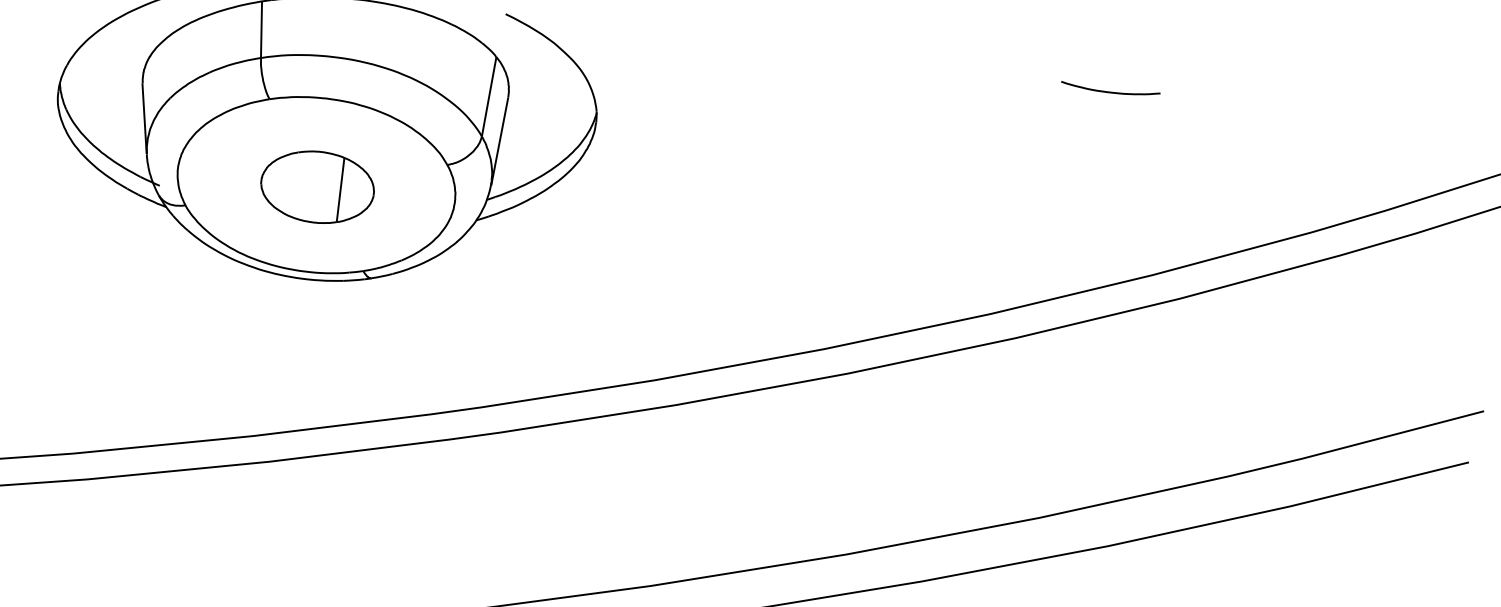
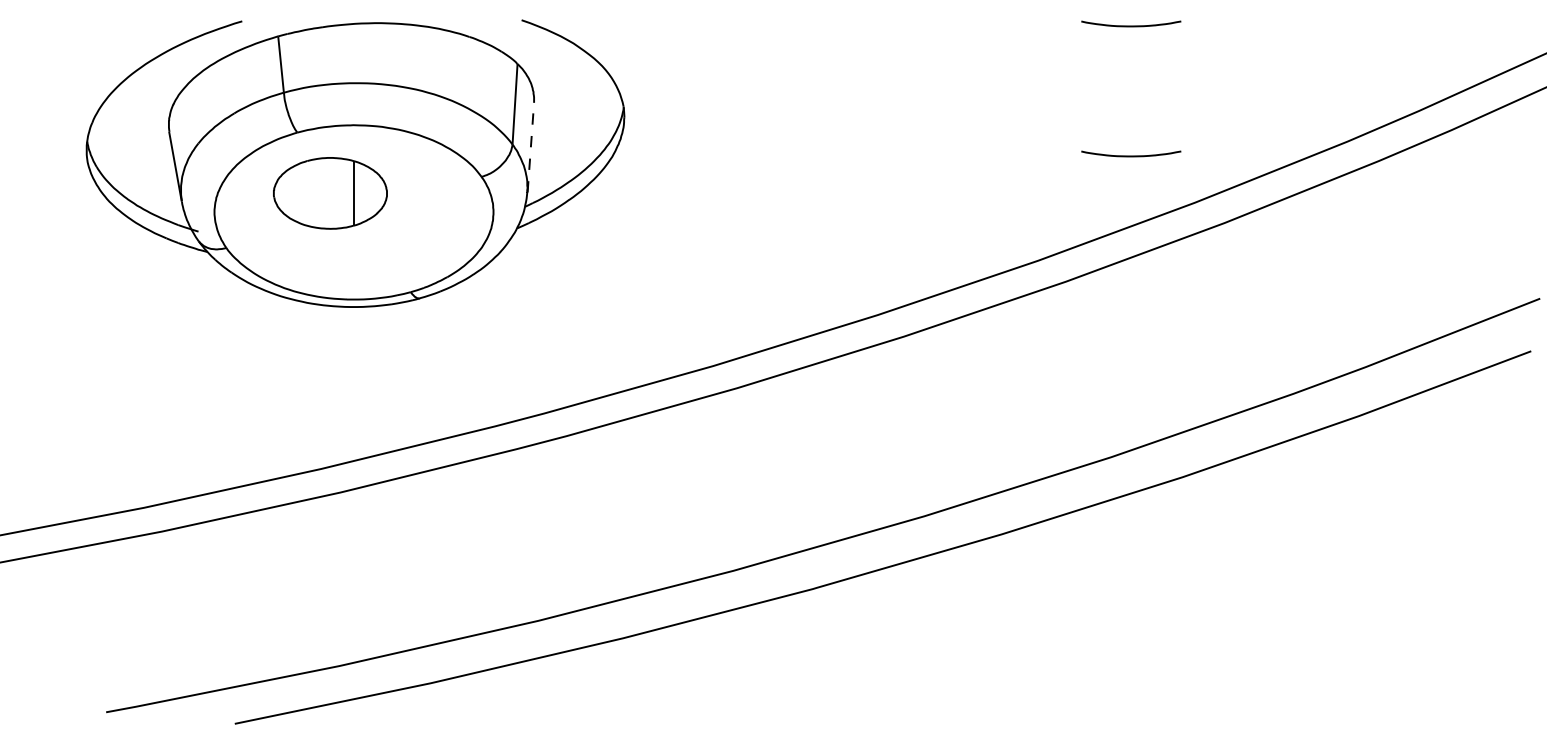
line: (499, 141) -> (530, 147), solid -> dashed
part: (317, 187) -> (330, 193), moved
curve: (1095, 220) -> (1131, 155), added

